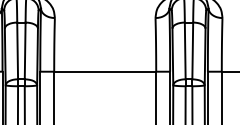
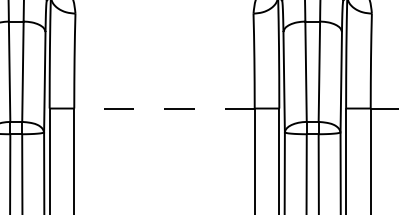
line: (104, 71) -> (163, 108), solid -> dashed

